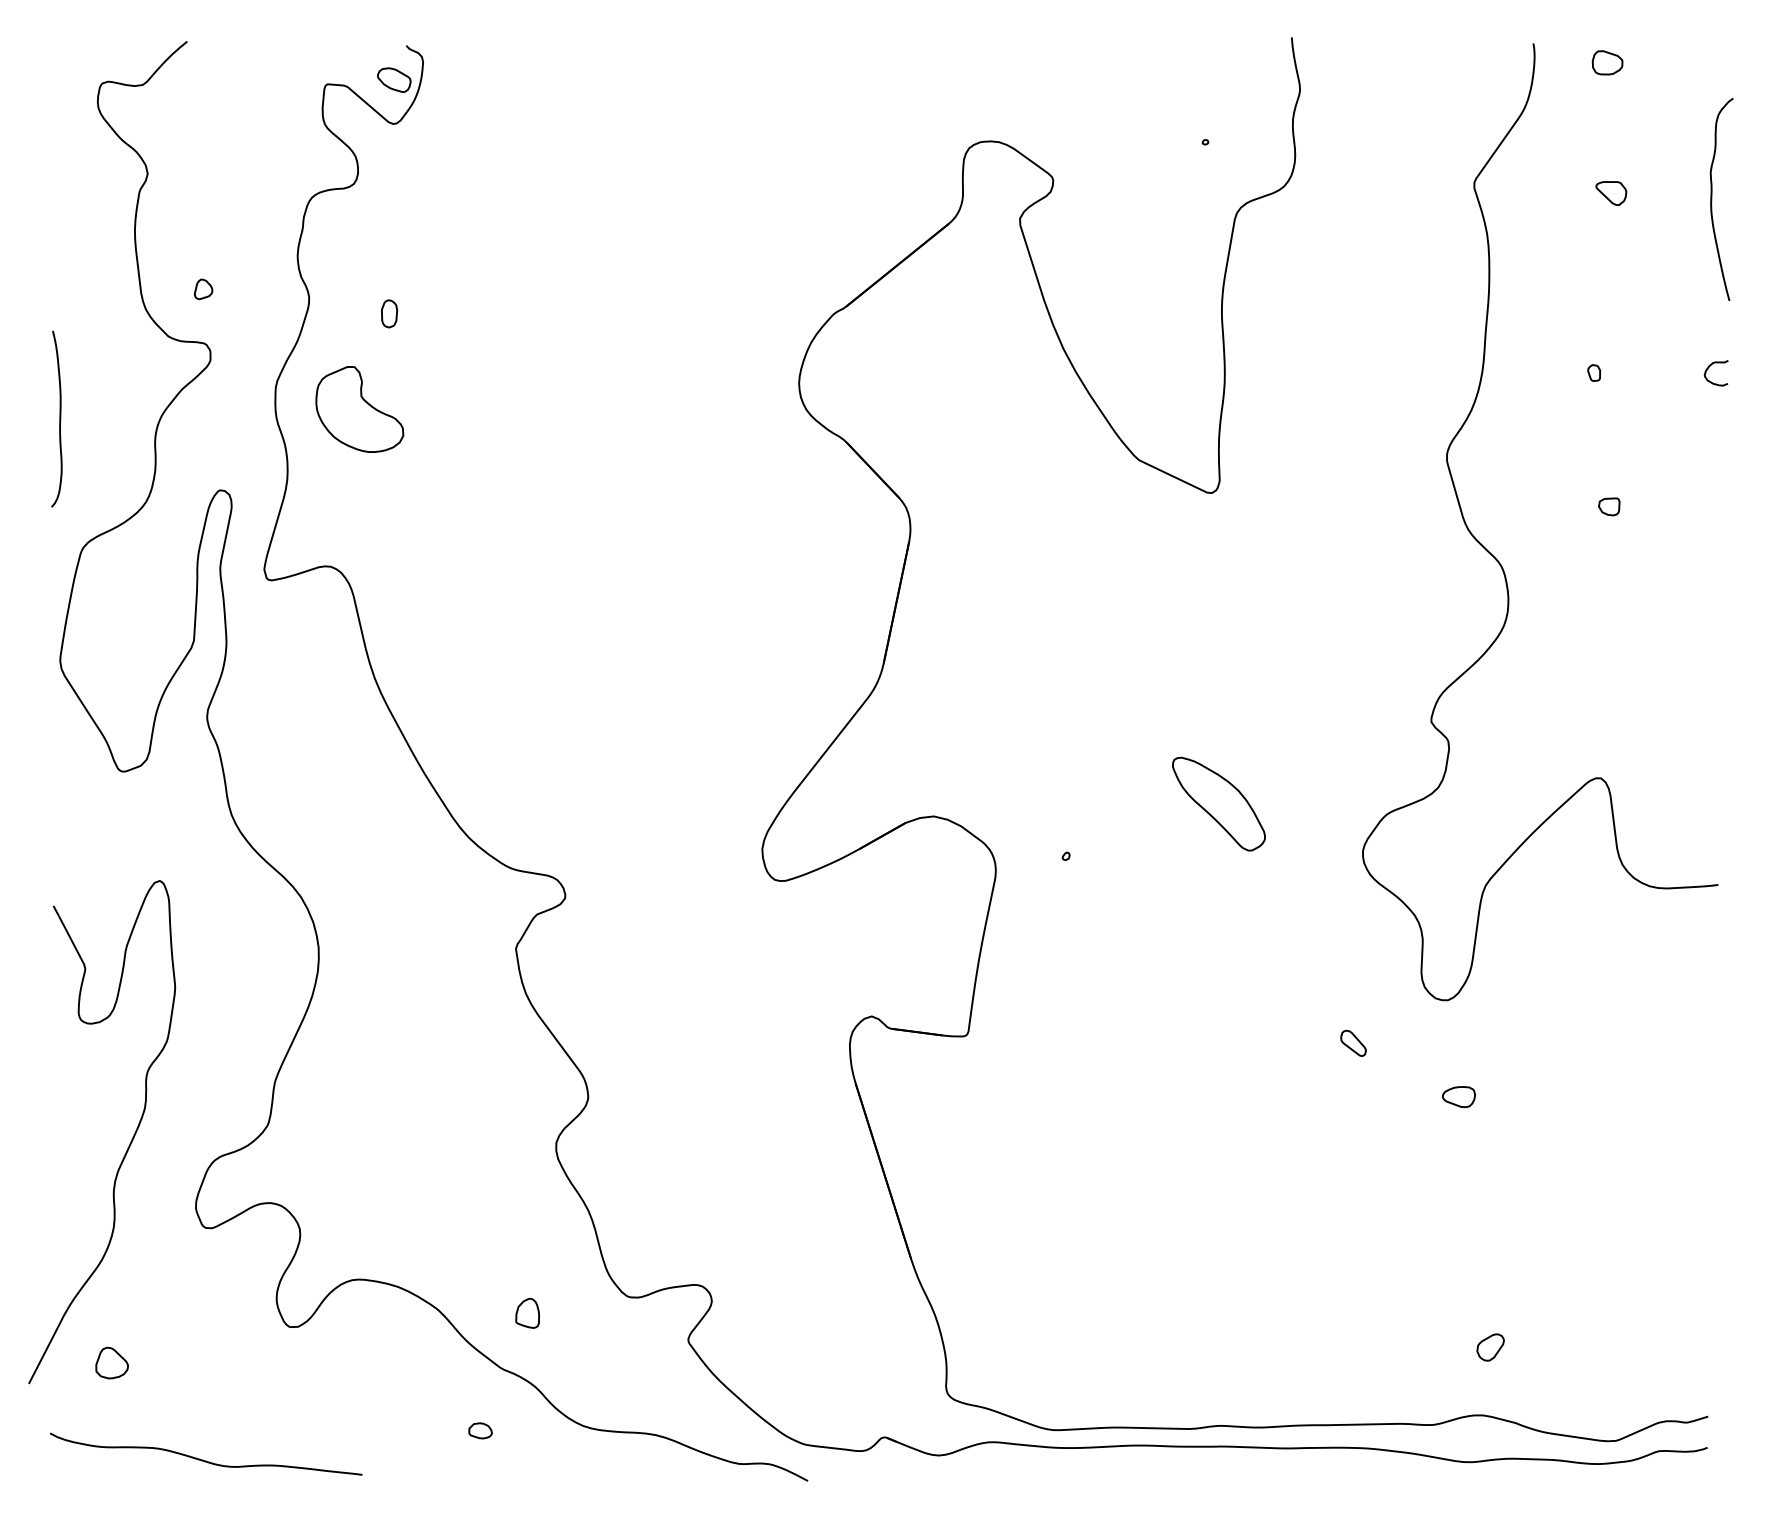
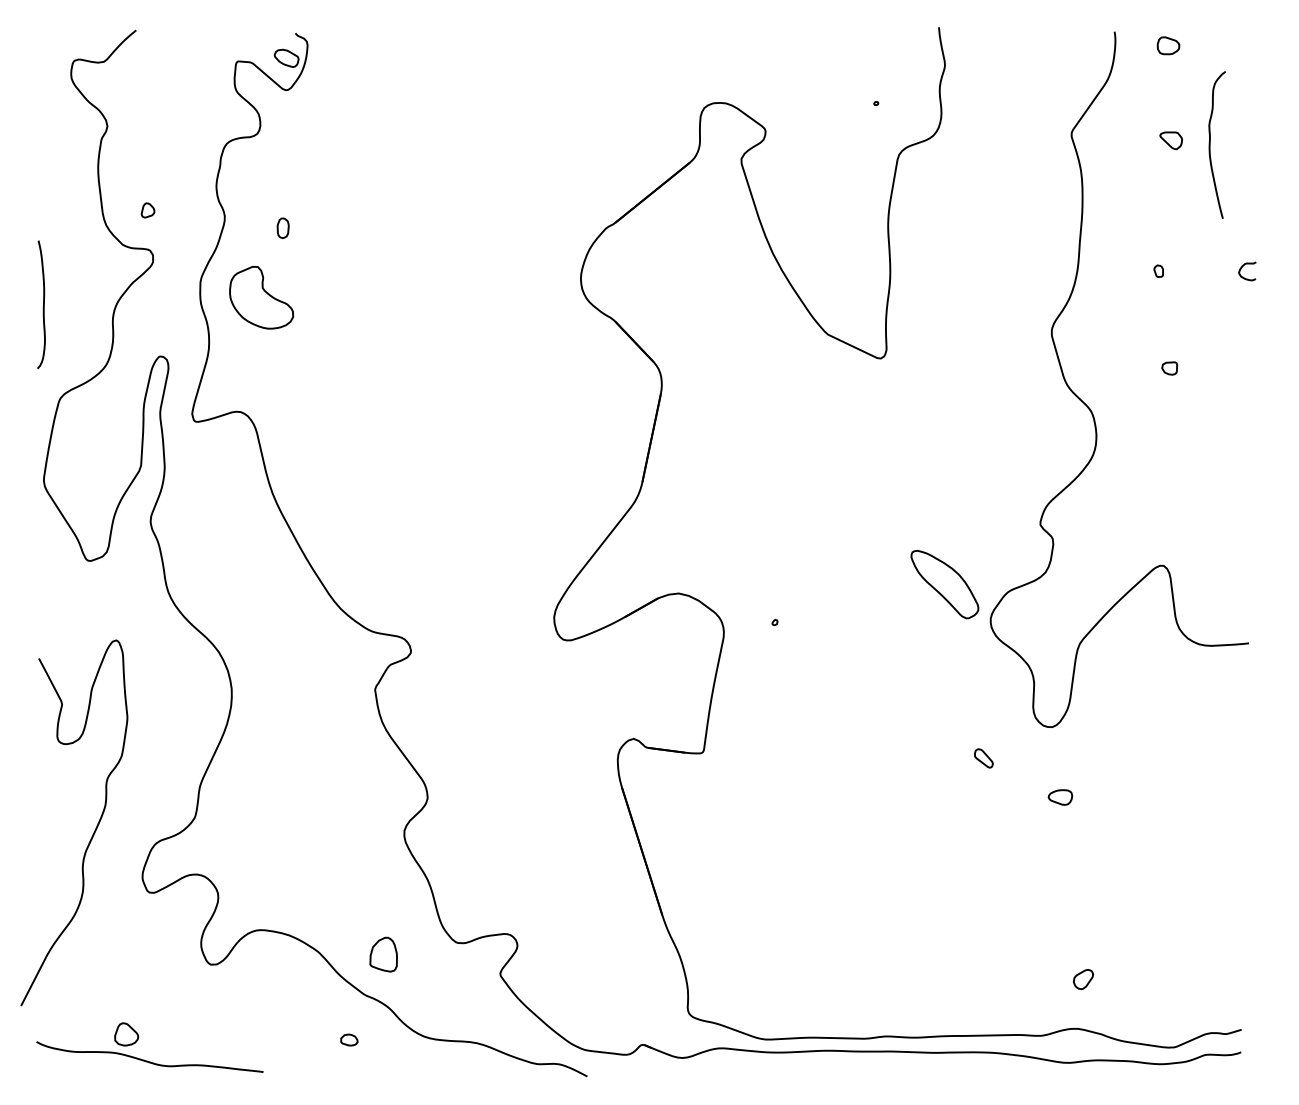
curve: (1712, 198) -> (1210, 144), moved
part: (1218, 803) -> (944, 584), moved
part: (527, 1313) -> (383, 954), size x1.6
part: (111, 1362) -> (126, 1034), moved

